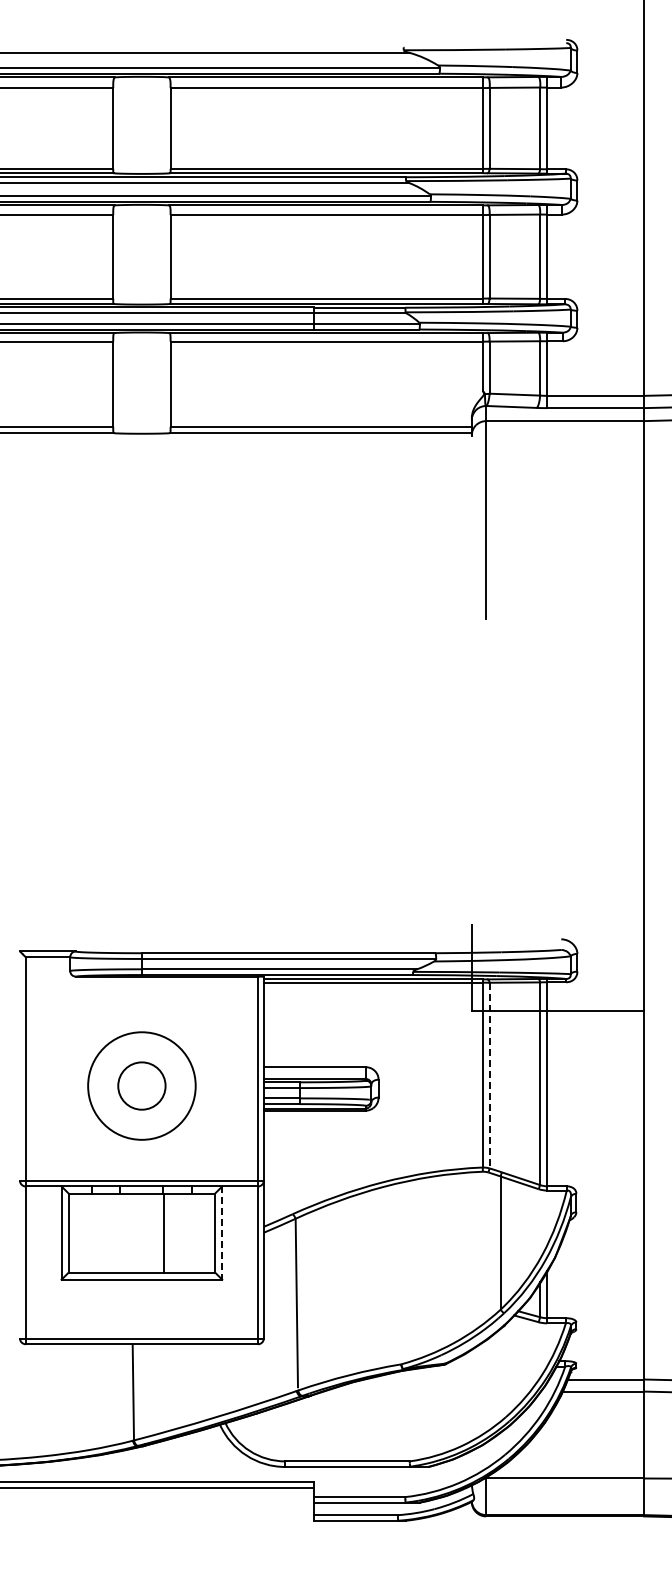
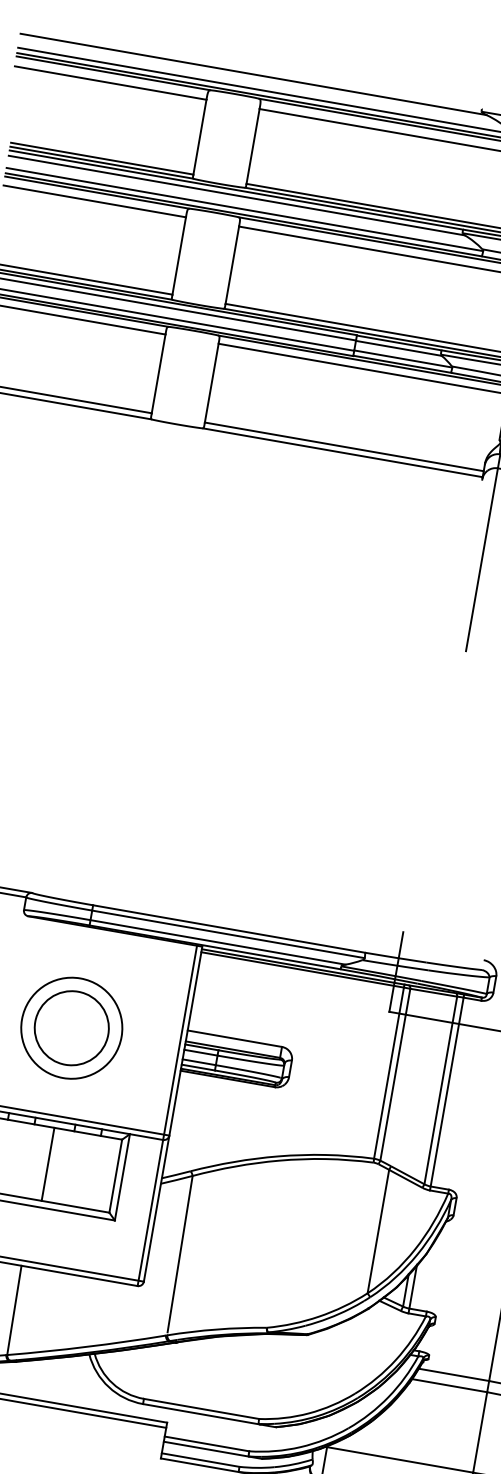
line: (489, 1075) -> (395, 1074), dashed -> solid
circle: (141, 1085) -> (71, 1027), size x1.67
line: (163, 1232) -> (47, 1163), moved
line: (222, 1233) -> (122, 1177), dashed -> solid

